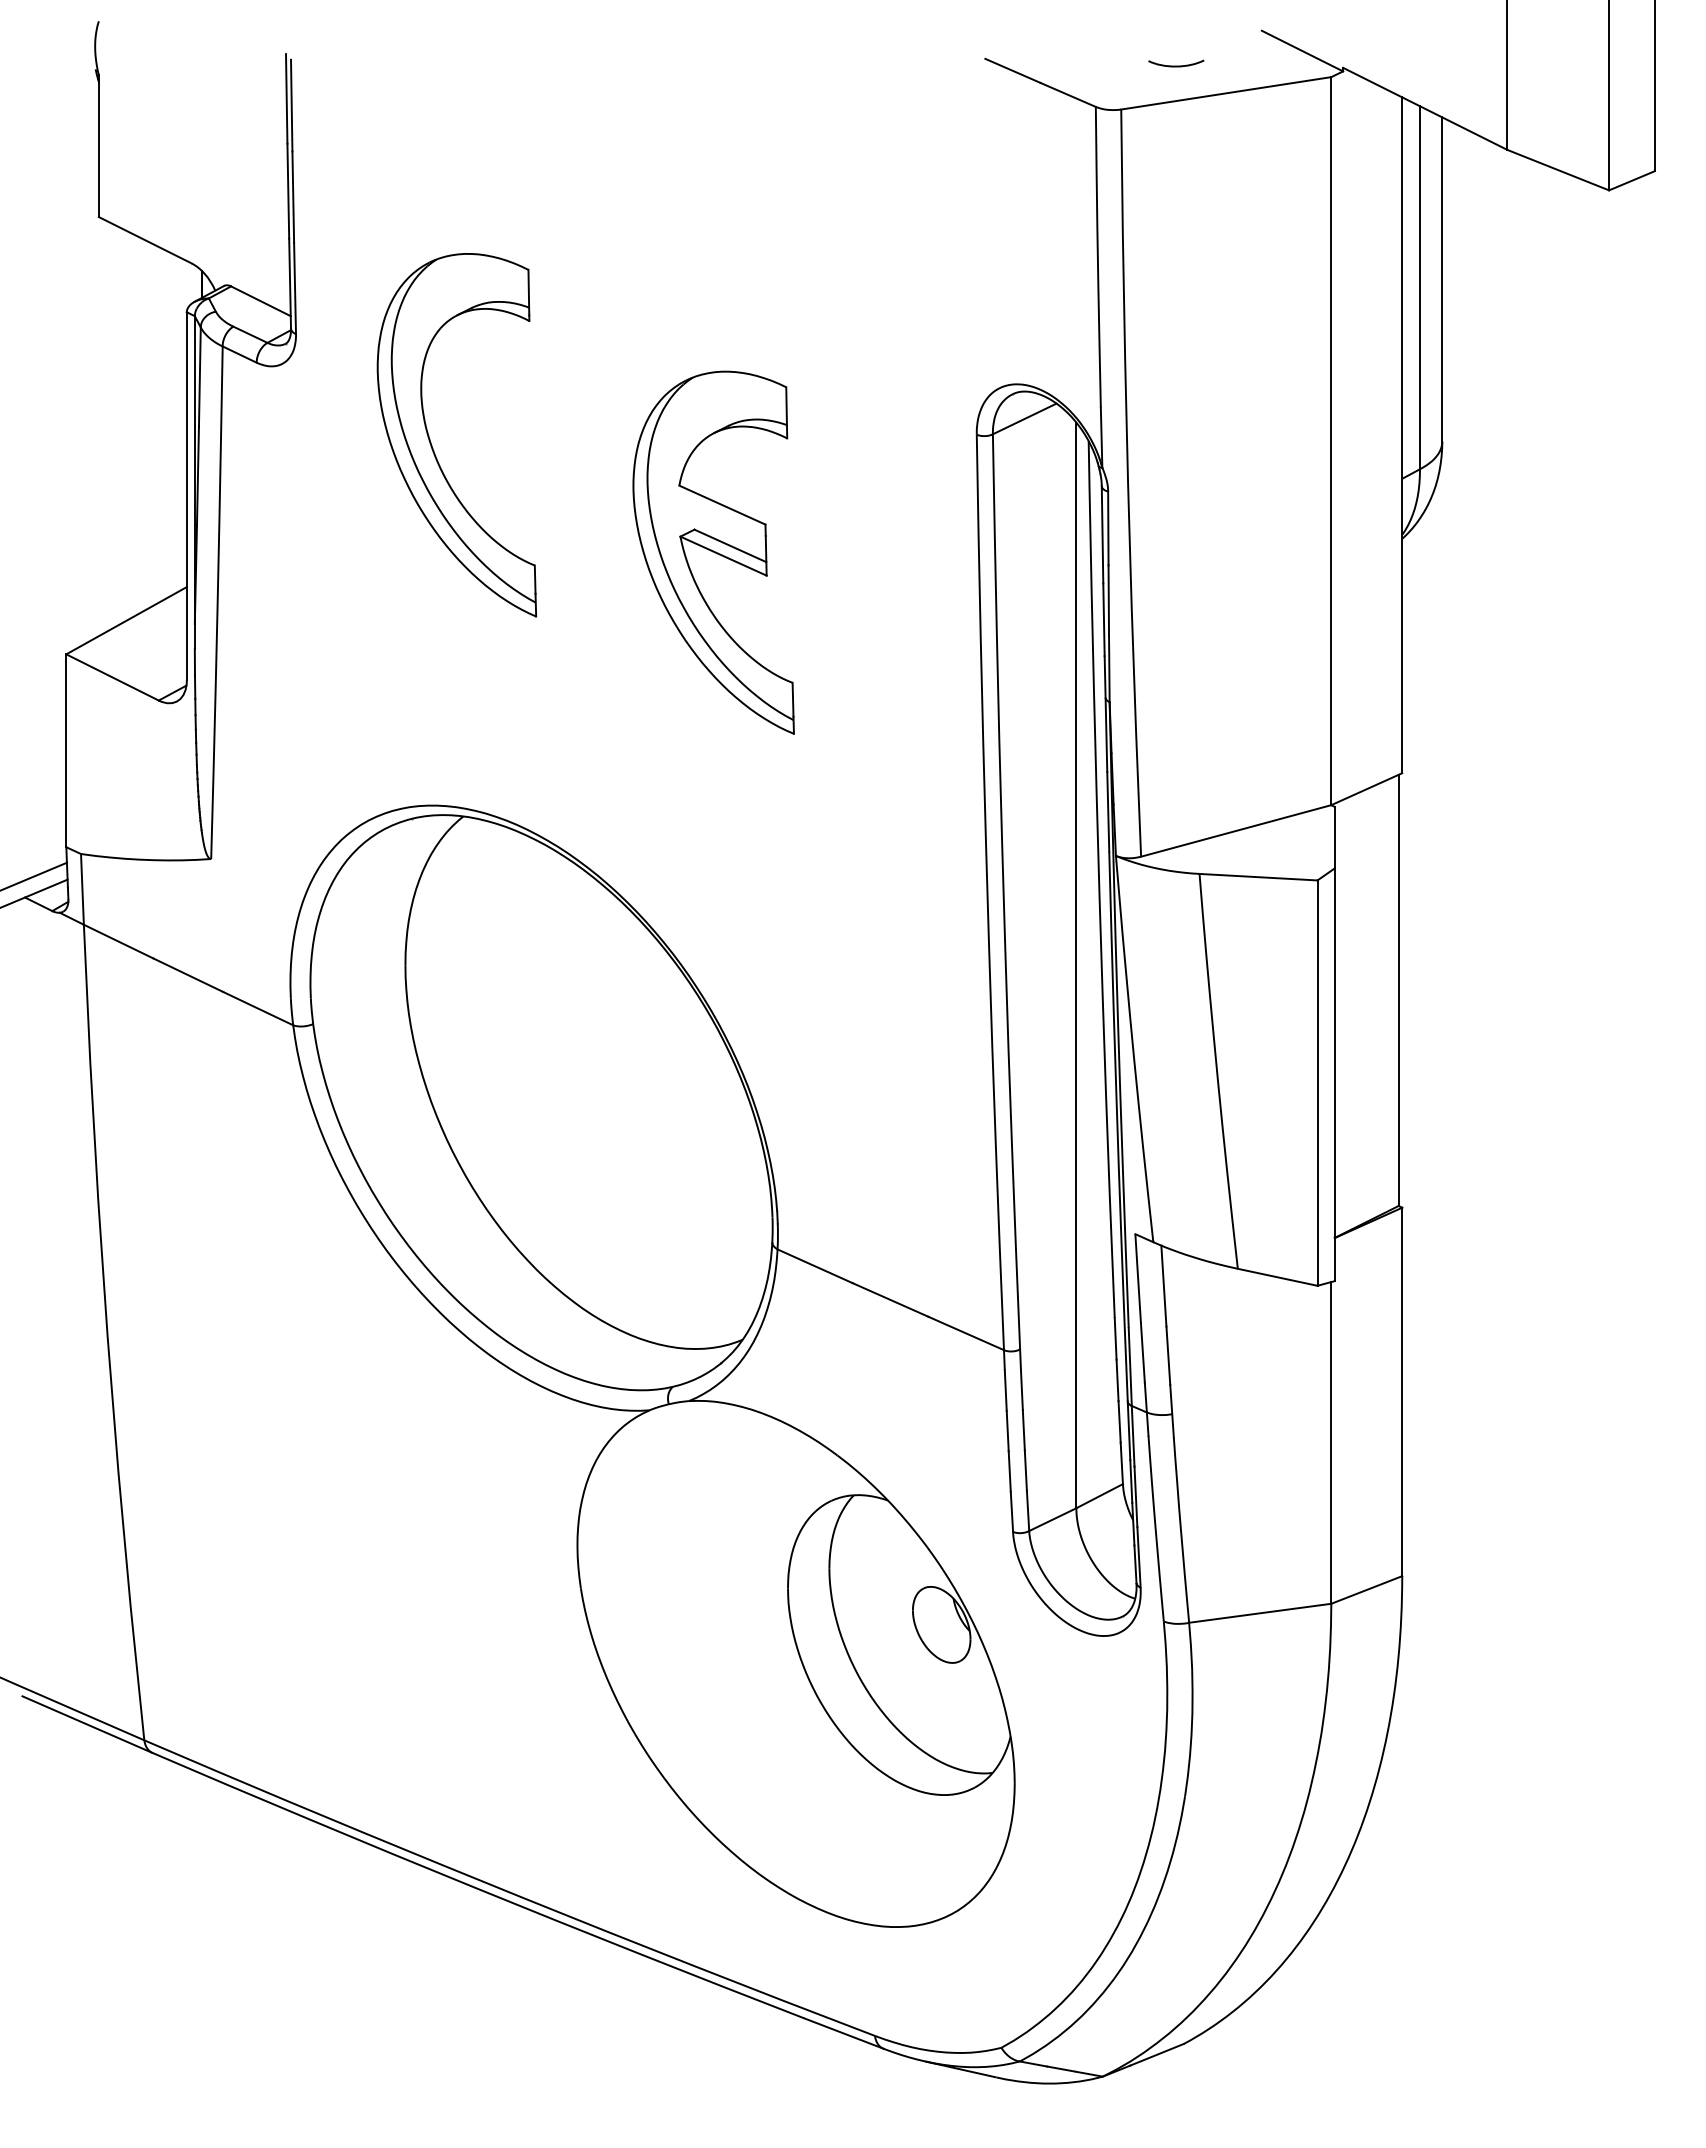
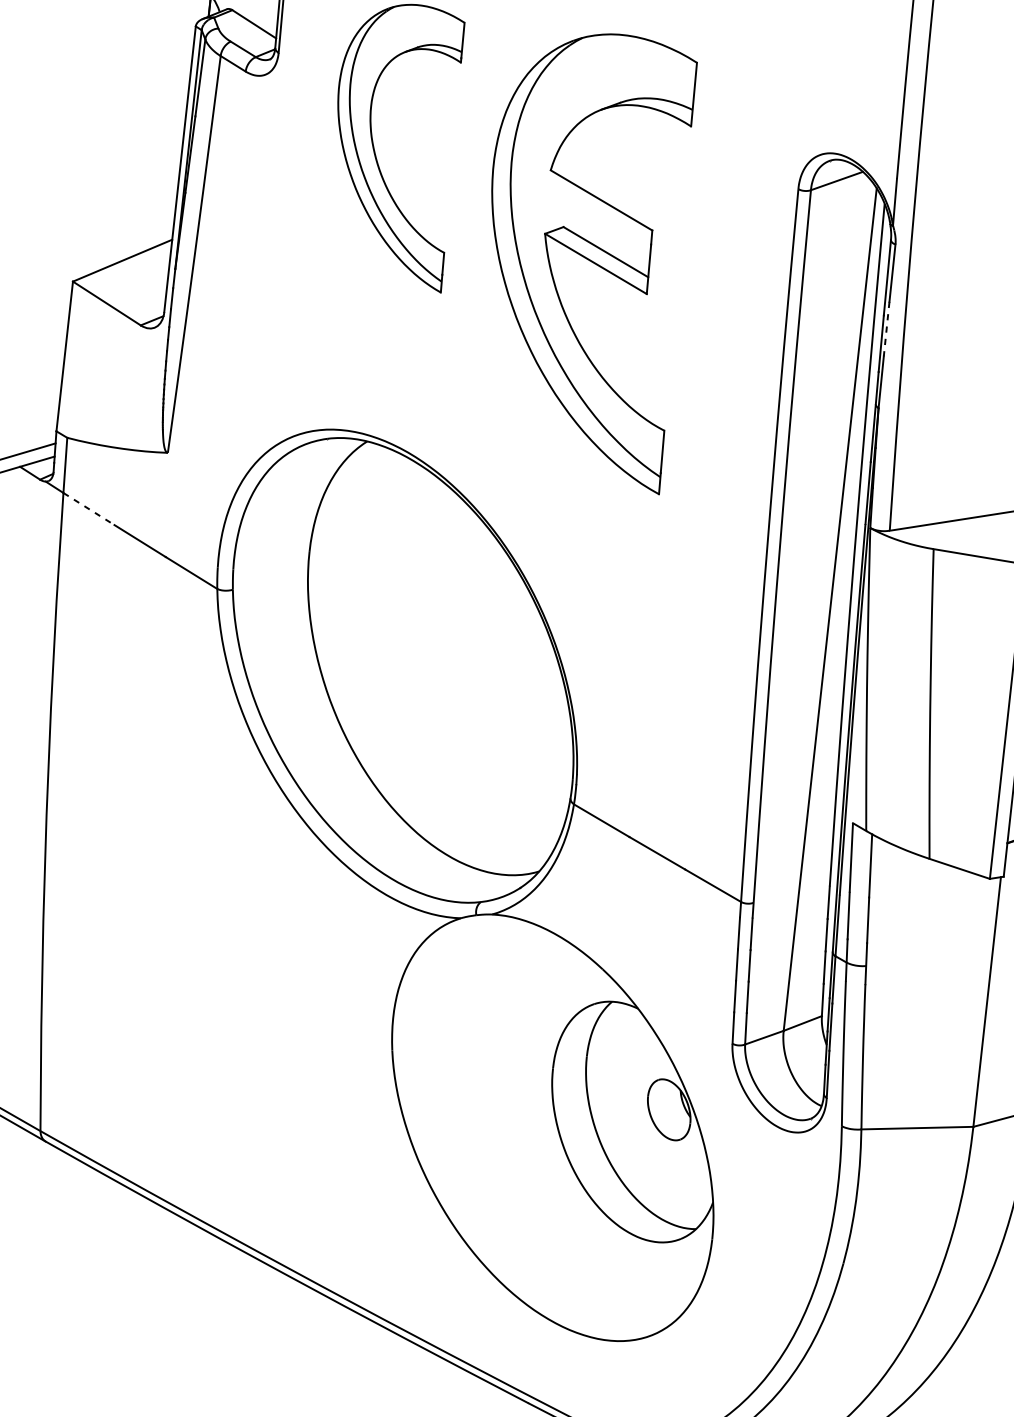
part: (713, 552) -> (583, 258), size x1.6
line: (1108, 600) -> (886, 329), solid -> dashed
line: (118, 941) -> (88, 508), solid -> dashed

